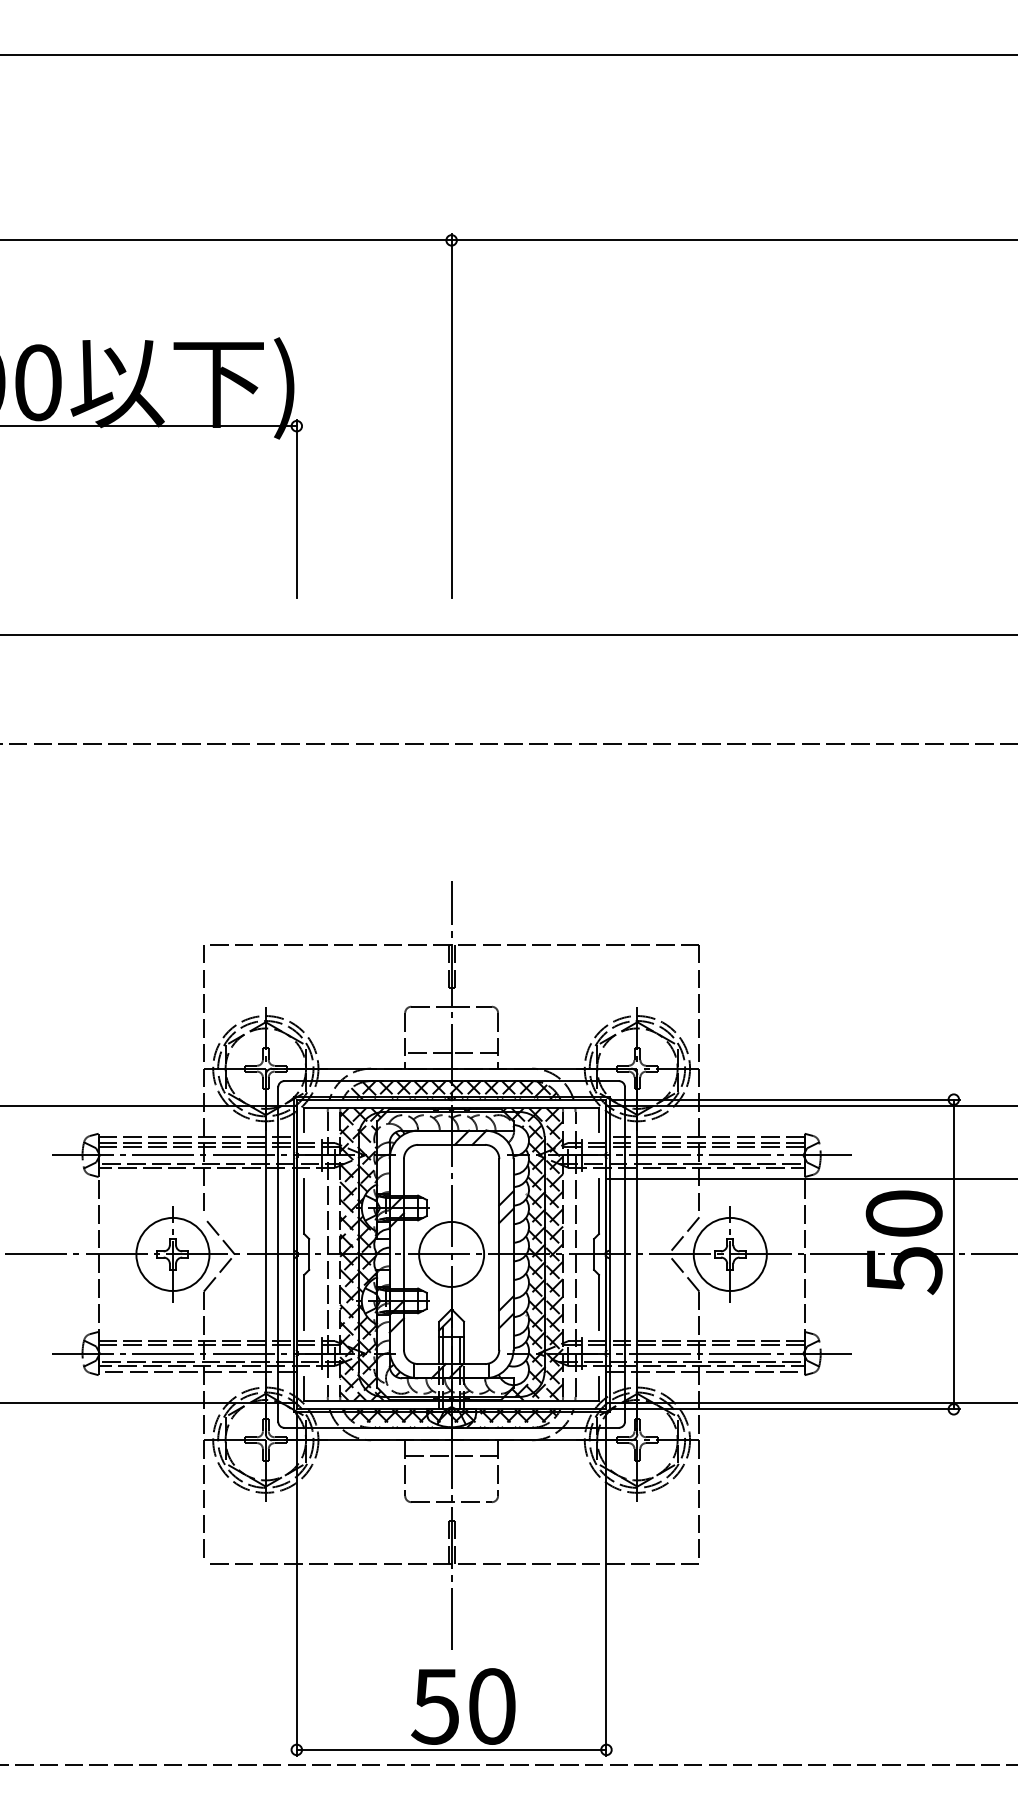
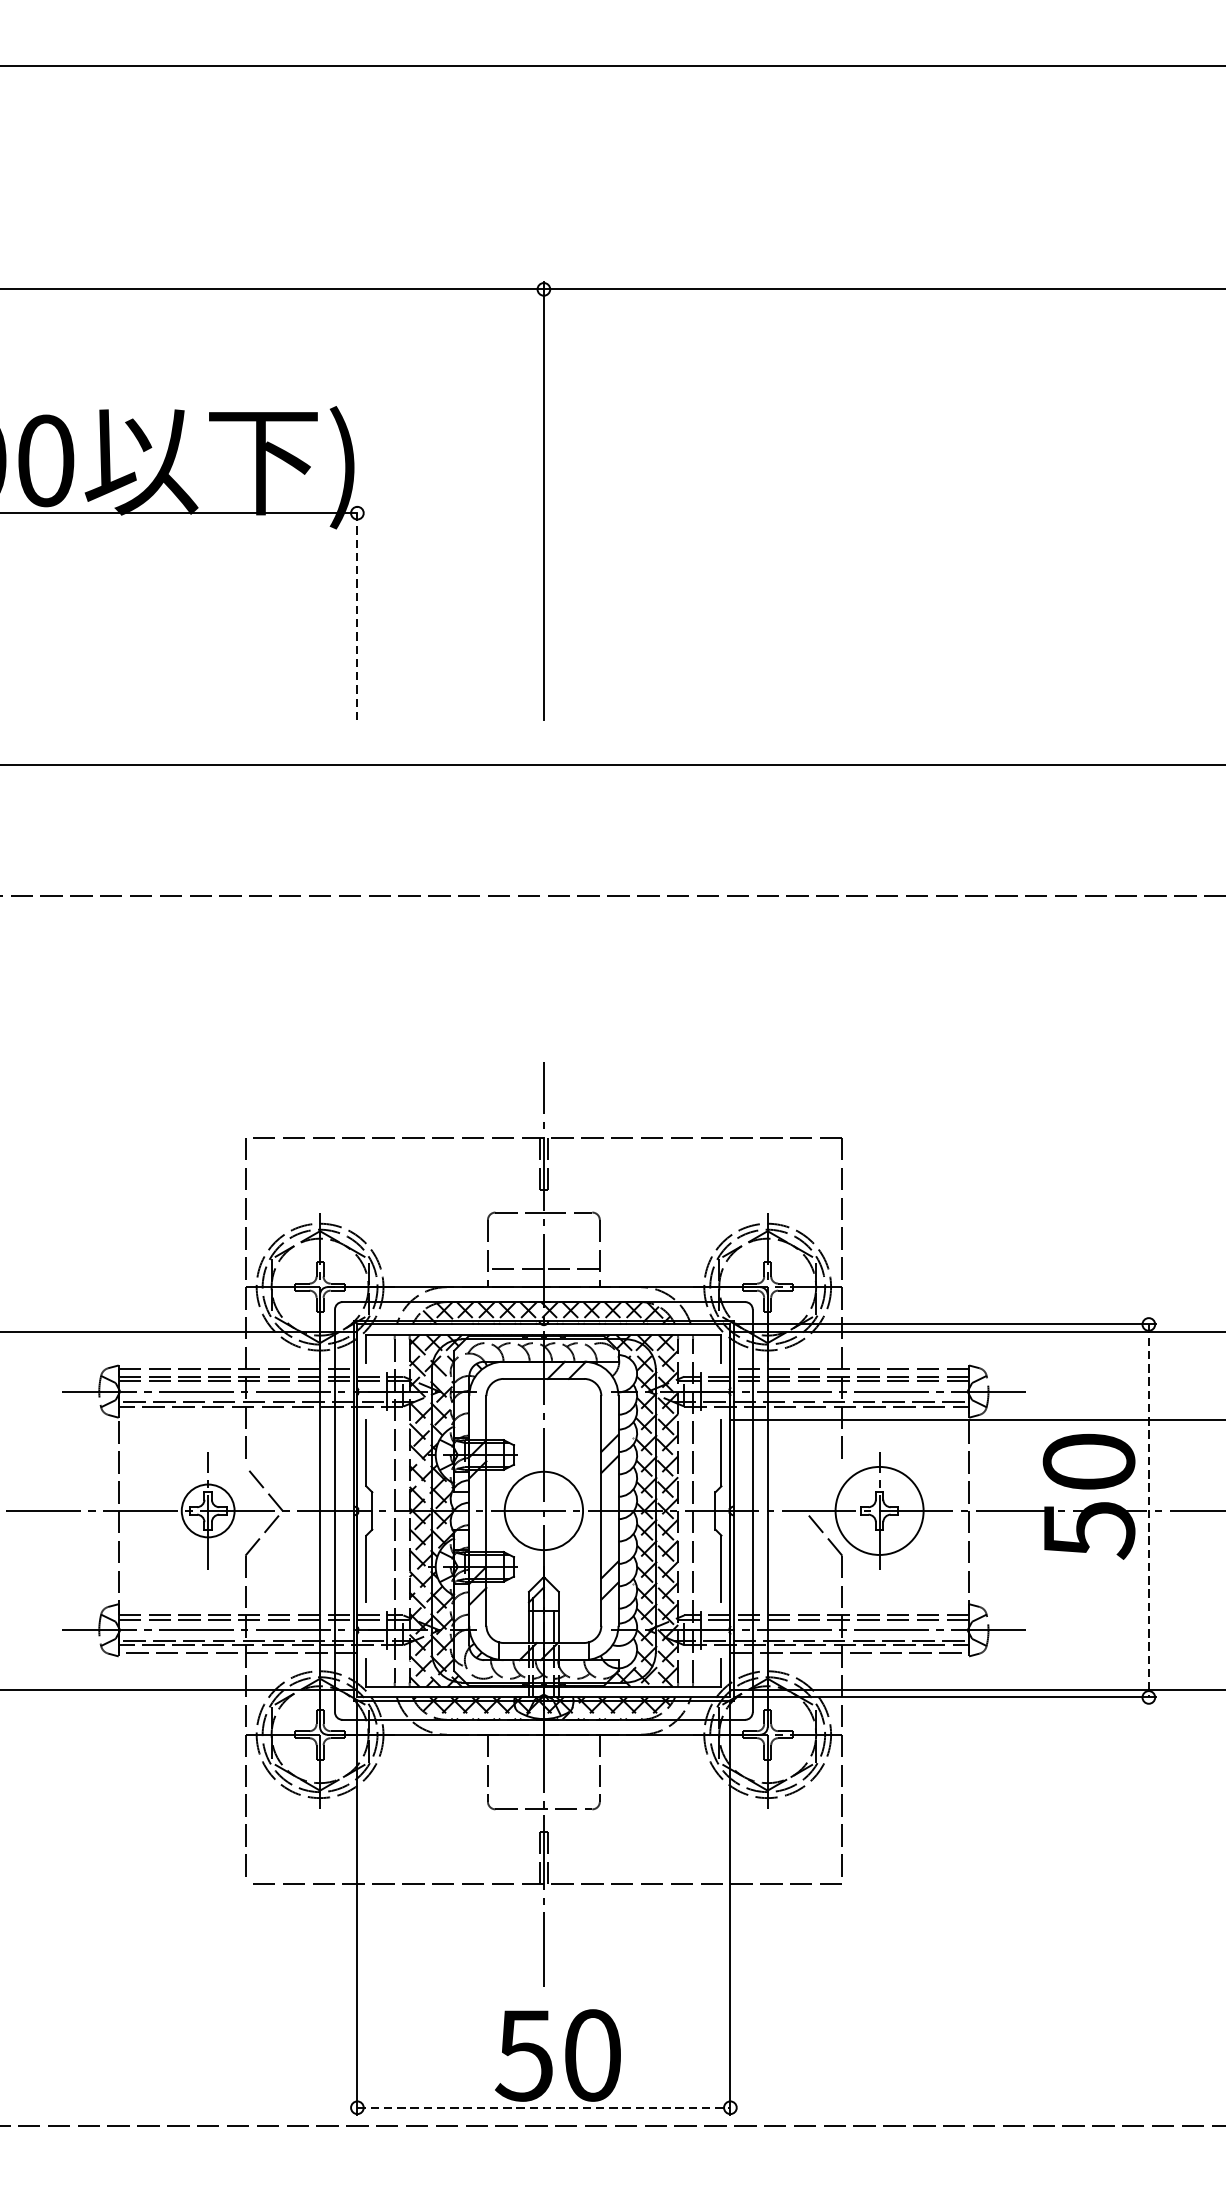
line: (296, 508) -> (357, 612), solid -> dashed
line: (683, 1235) -> (823, 1488), removed
circle: (172, 1254) -> (207, 1510), size x0.6
line: (953, 1254) -> (1148, 1510), solid -> dashed
line: (451, 1455) -> (543, 1753), removed
line: (451, 1749) -> (543, 2107), solid -> dashed

